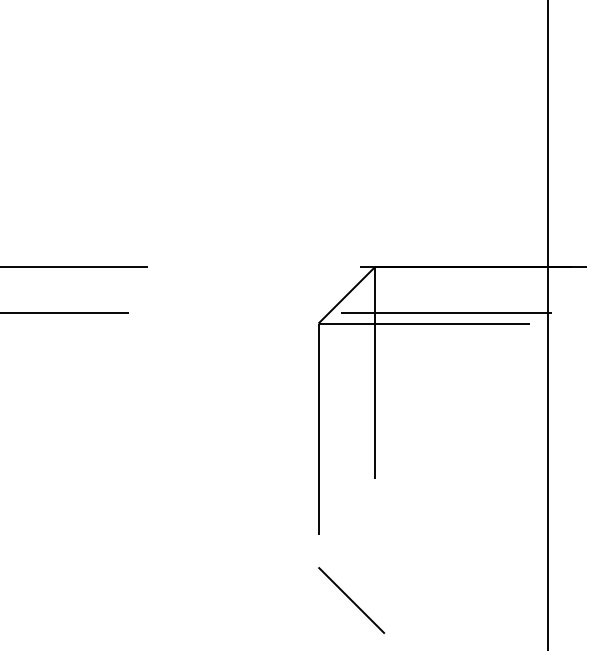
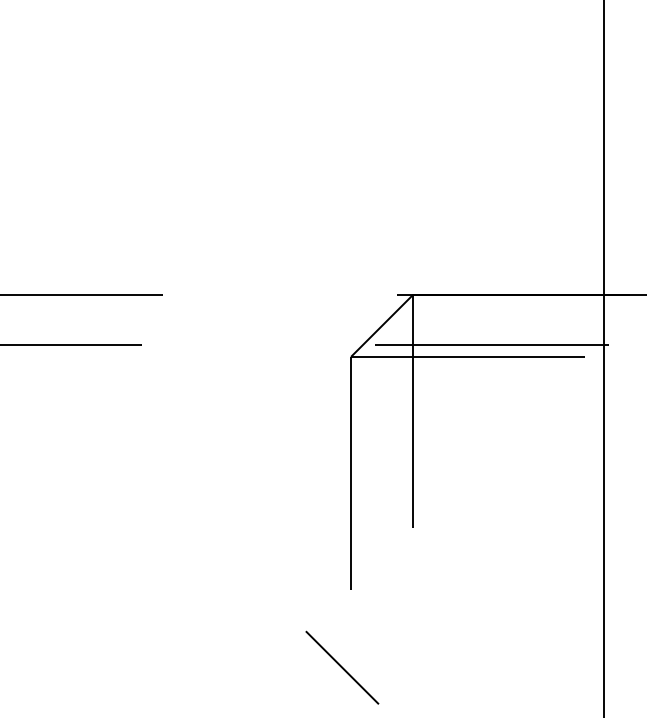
line: (351, 600) -> (342, 667), moved

